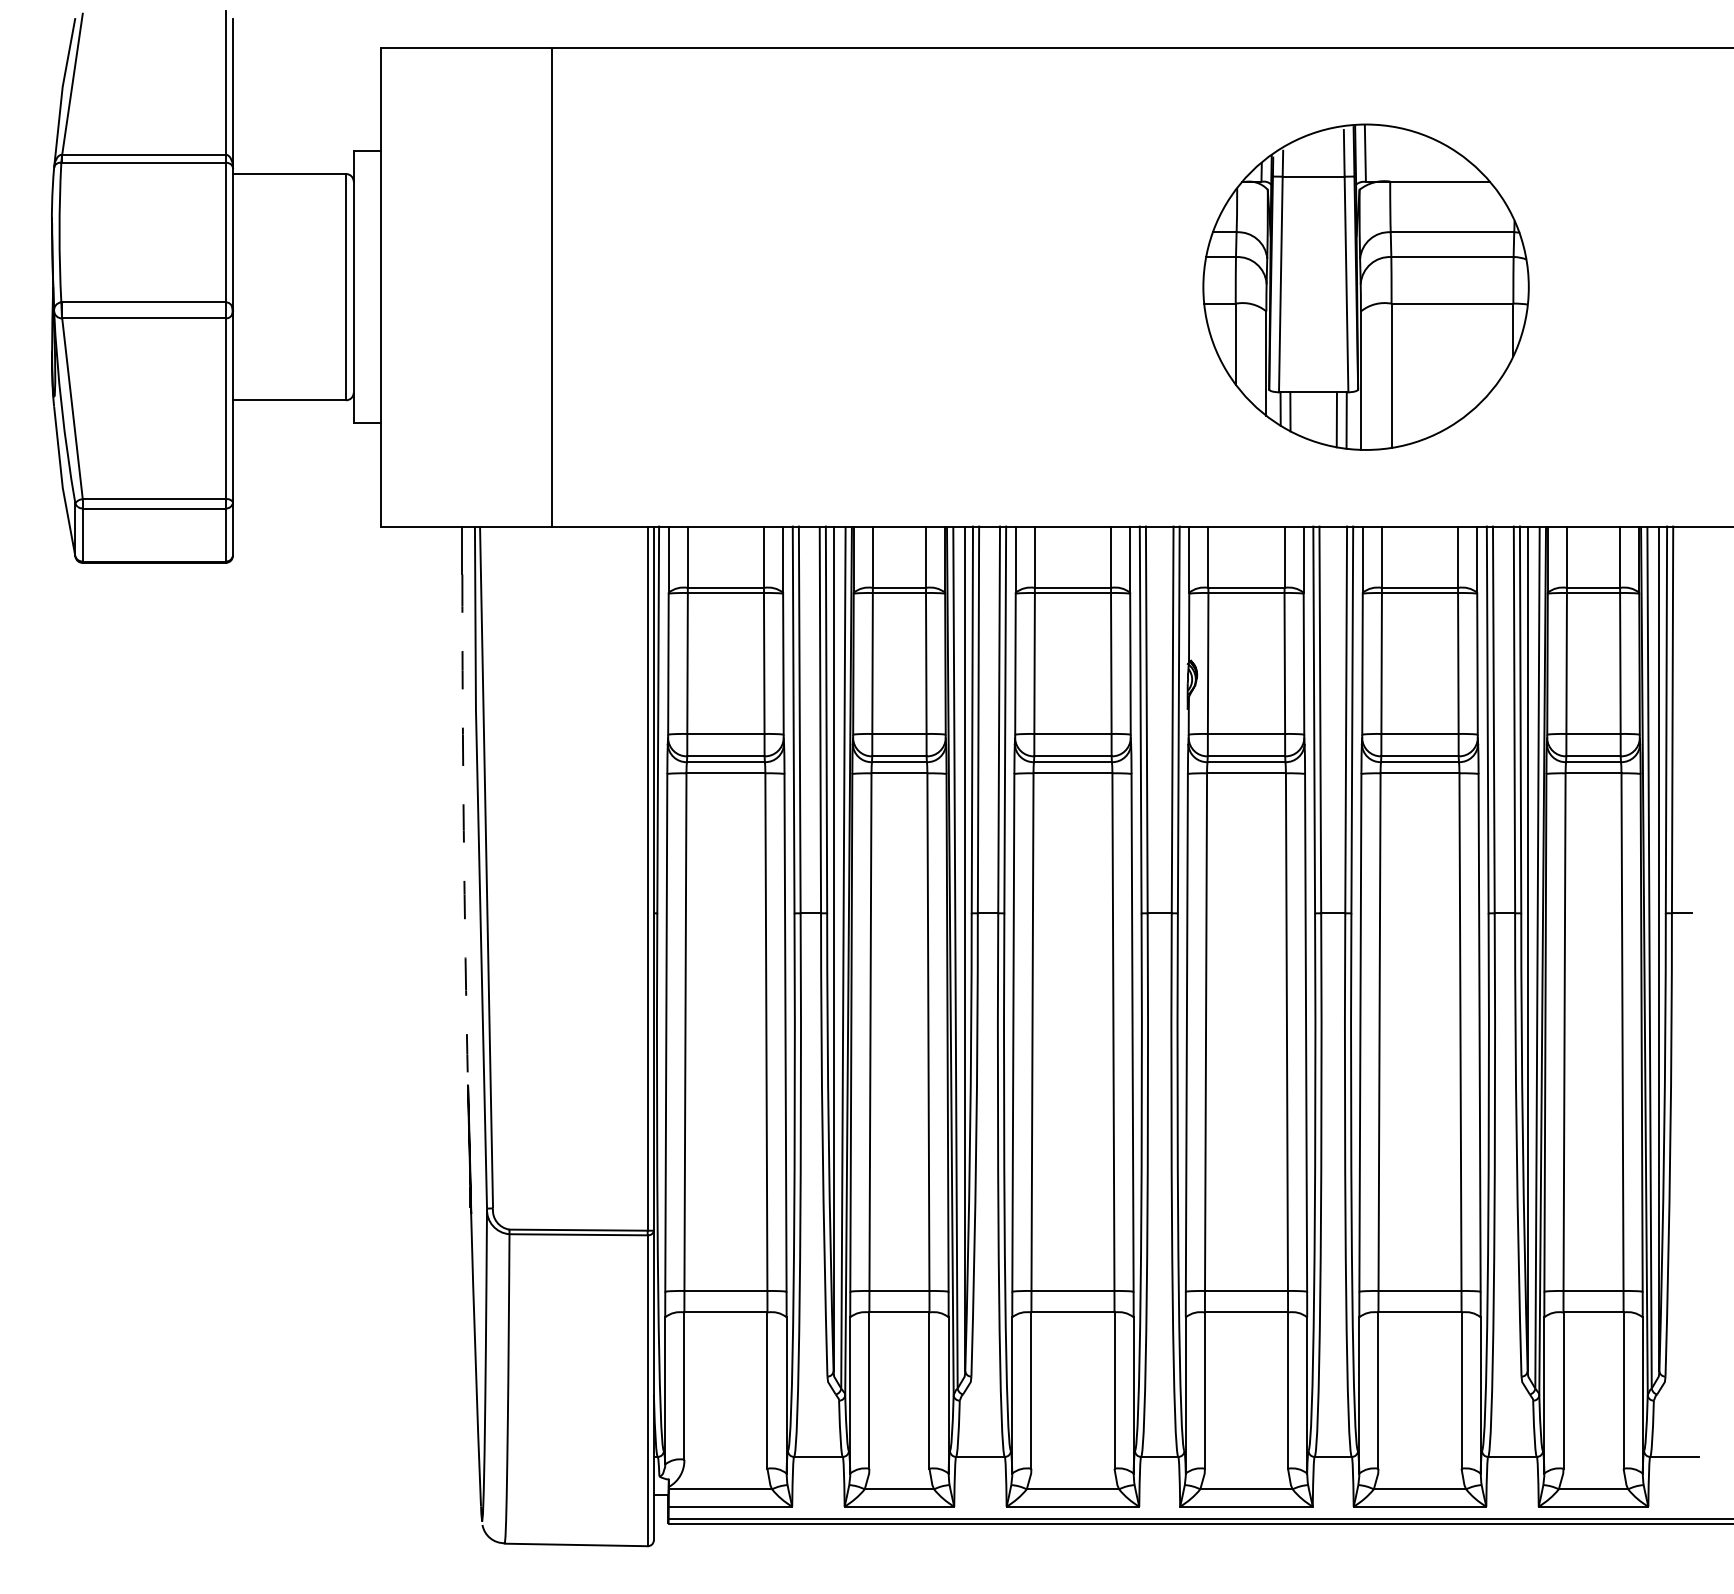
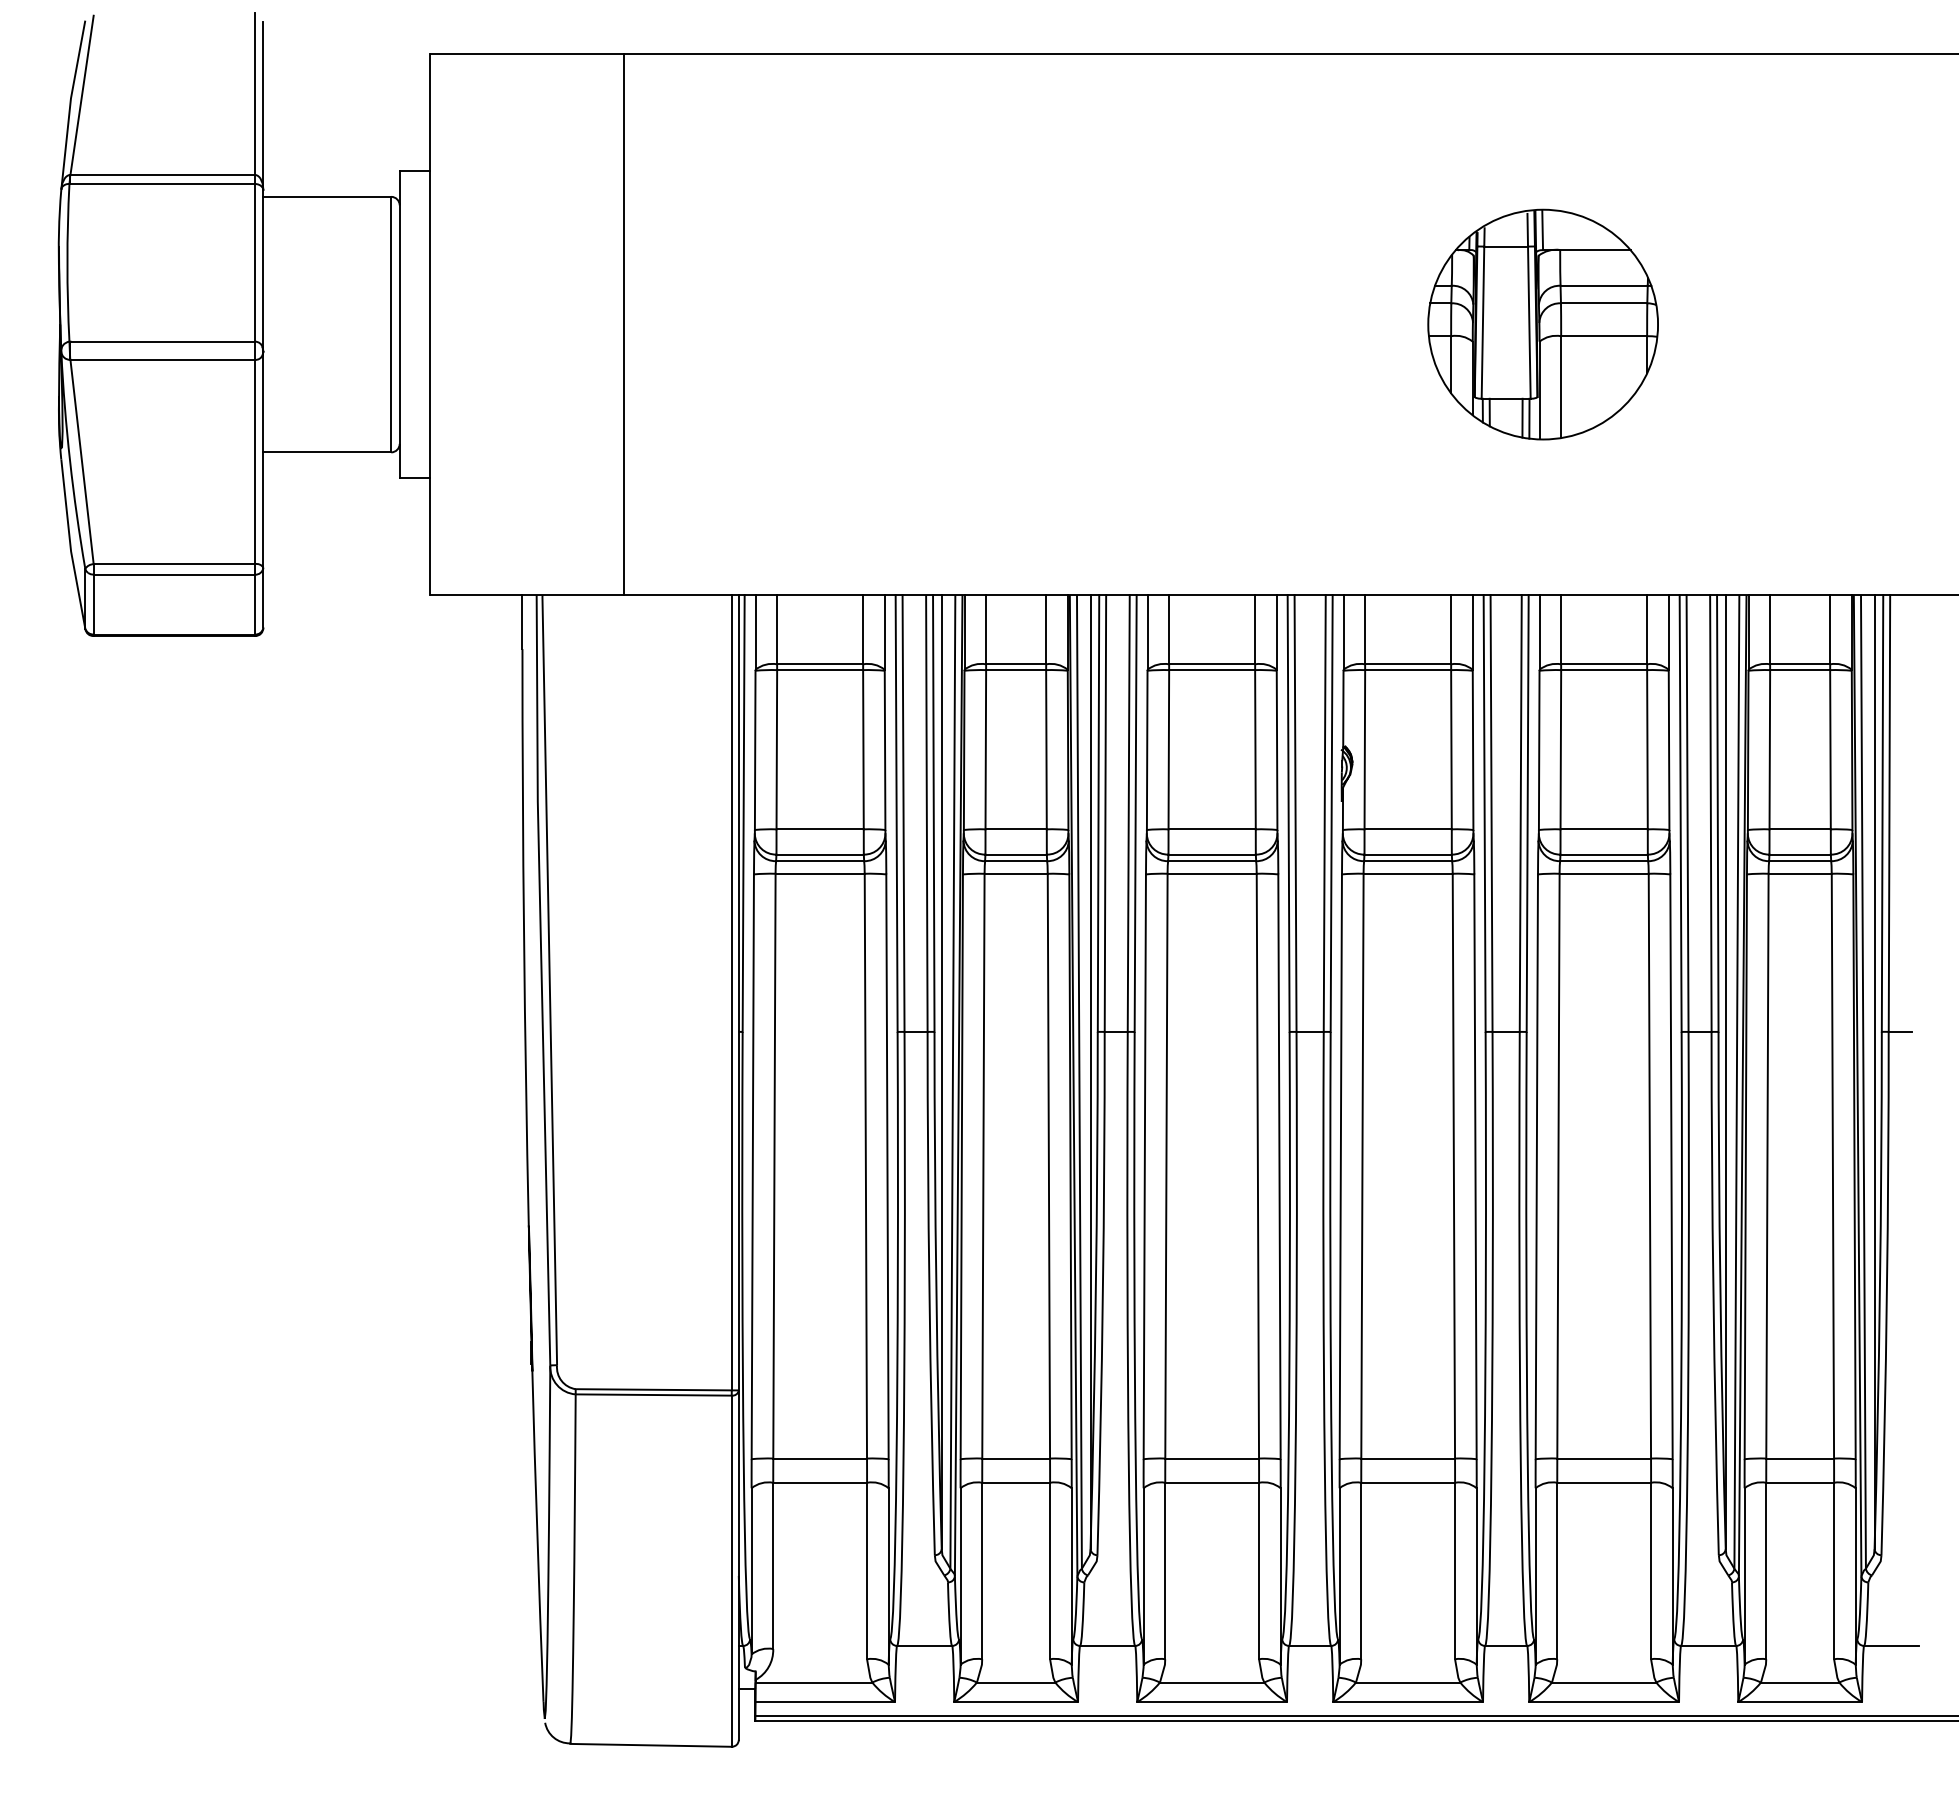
part: (1365, 287) -> (1542, 324), size x0.62
arc: (464, 830) -> (524, 938), dashed -> solid

